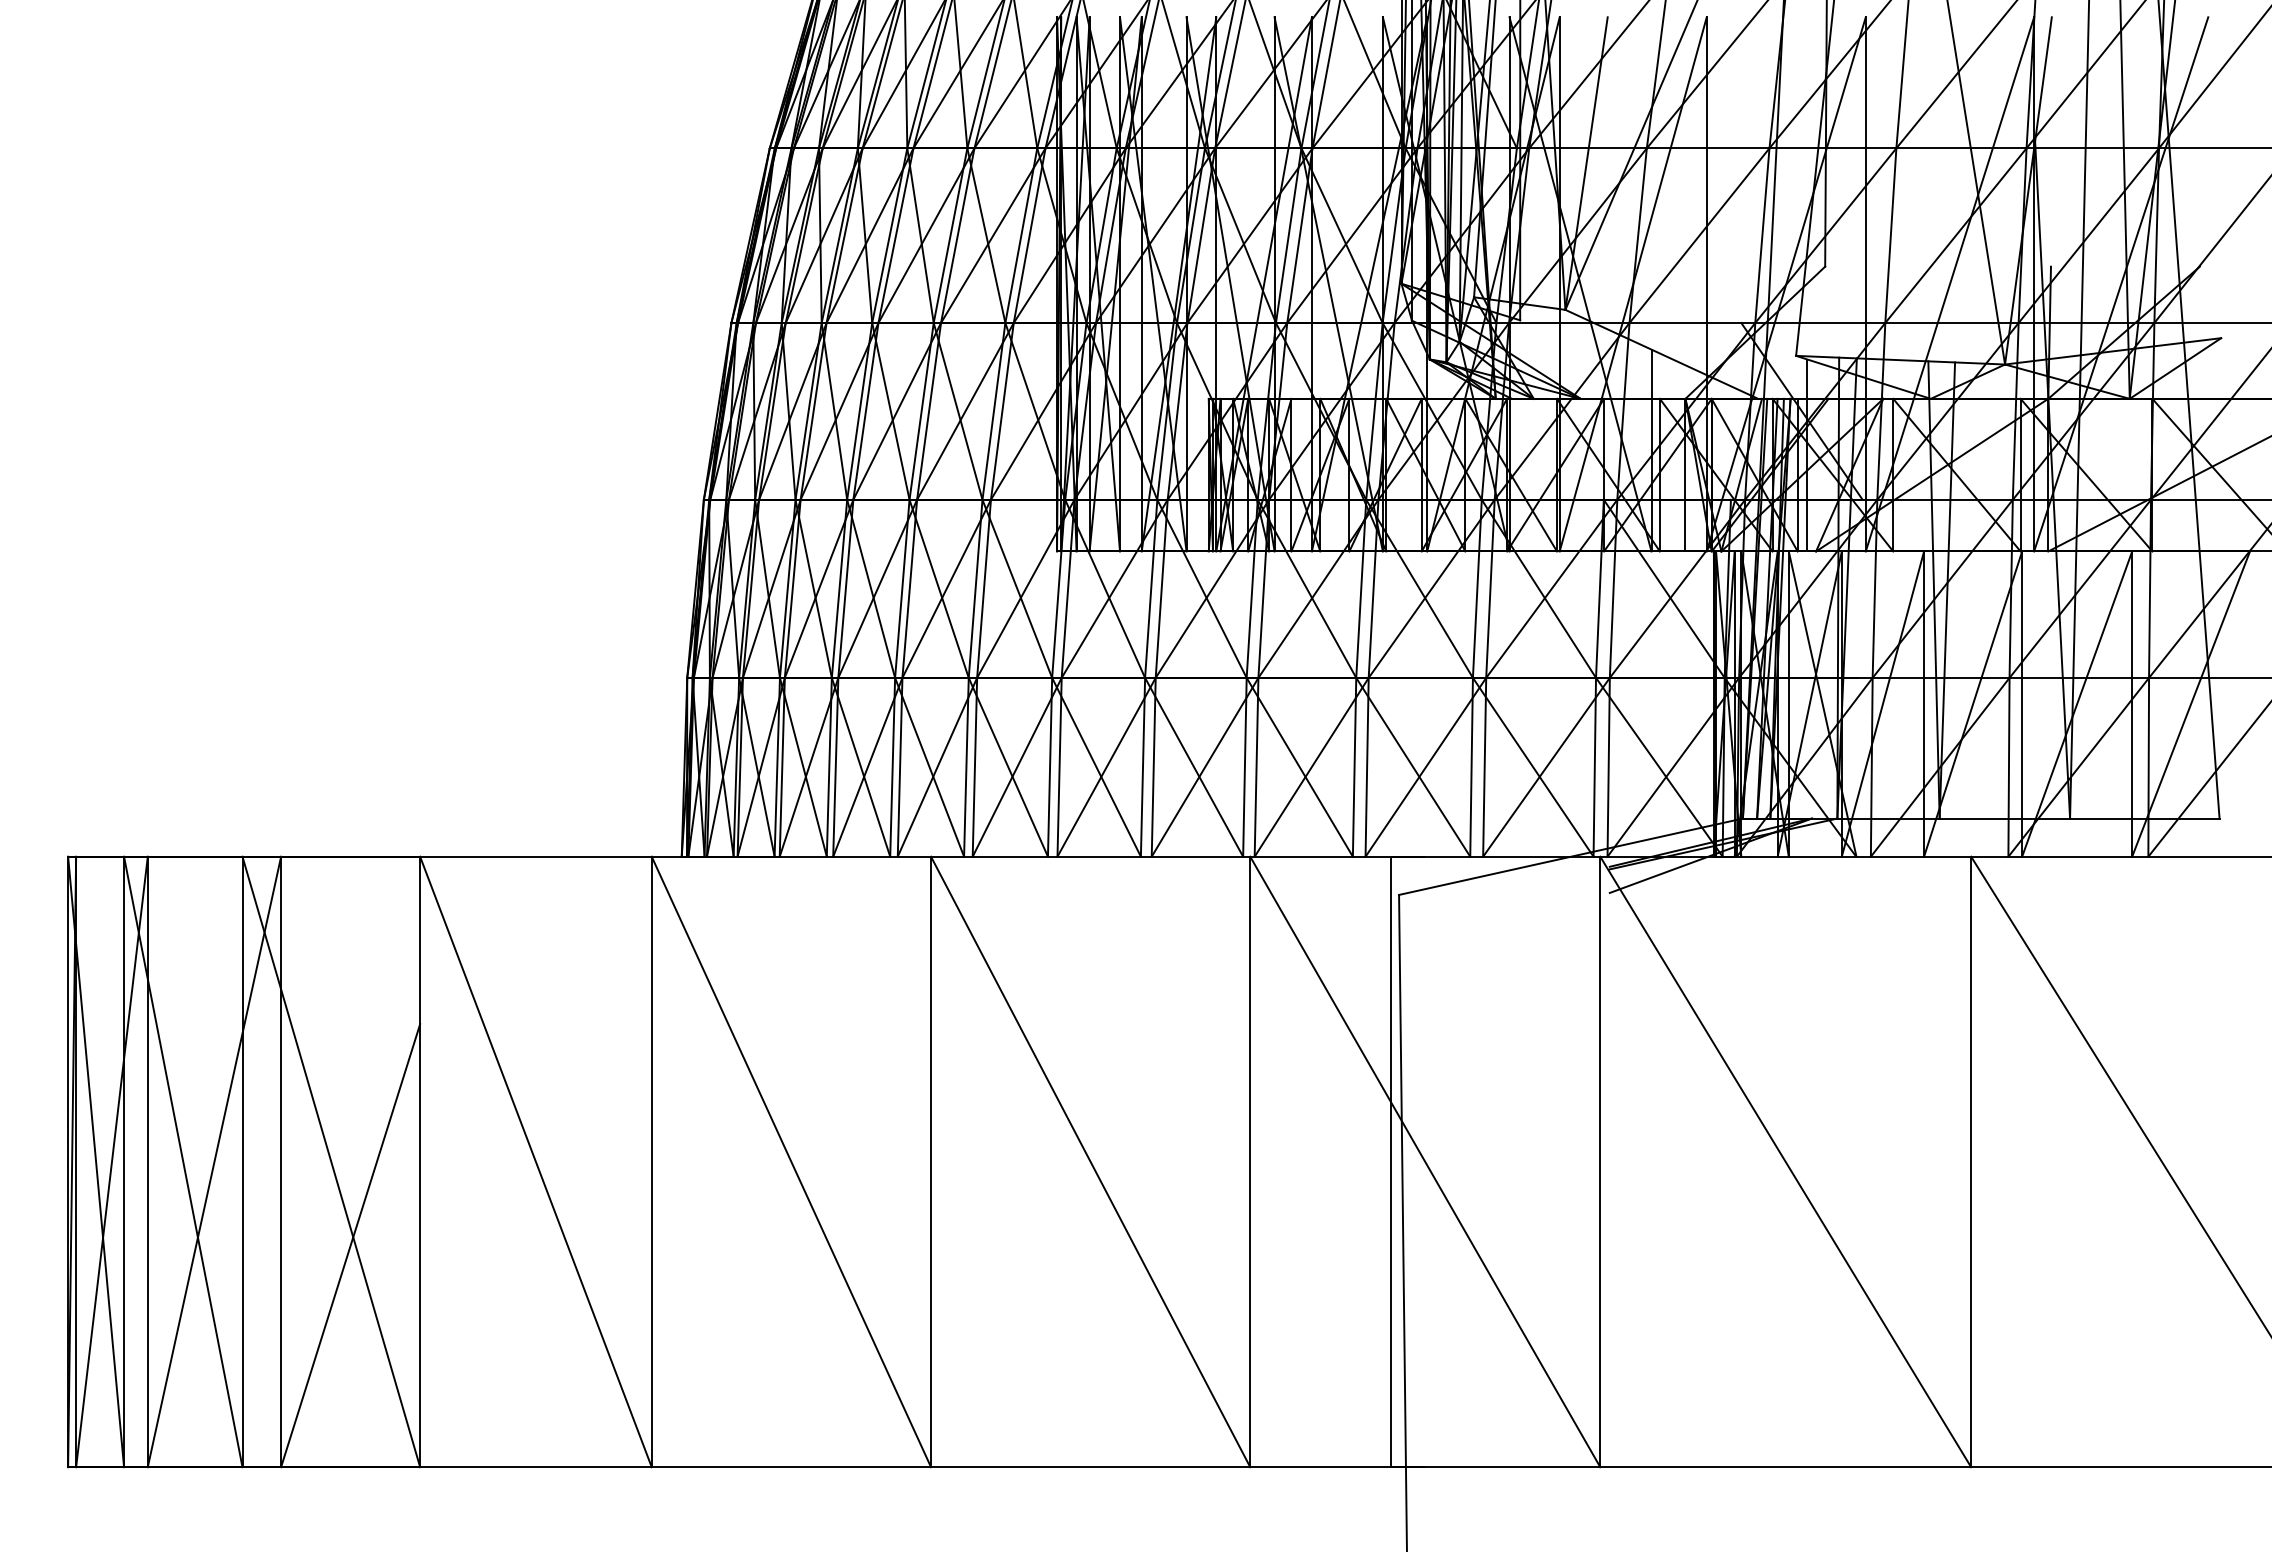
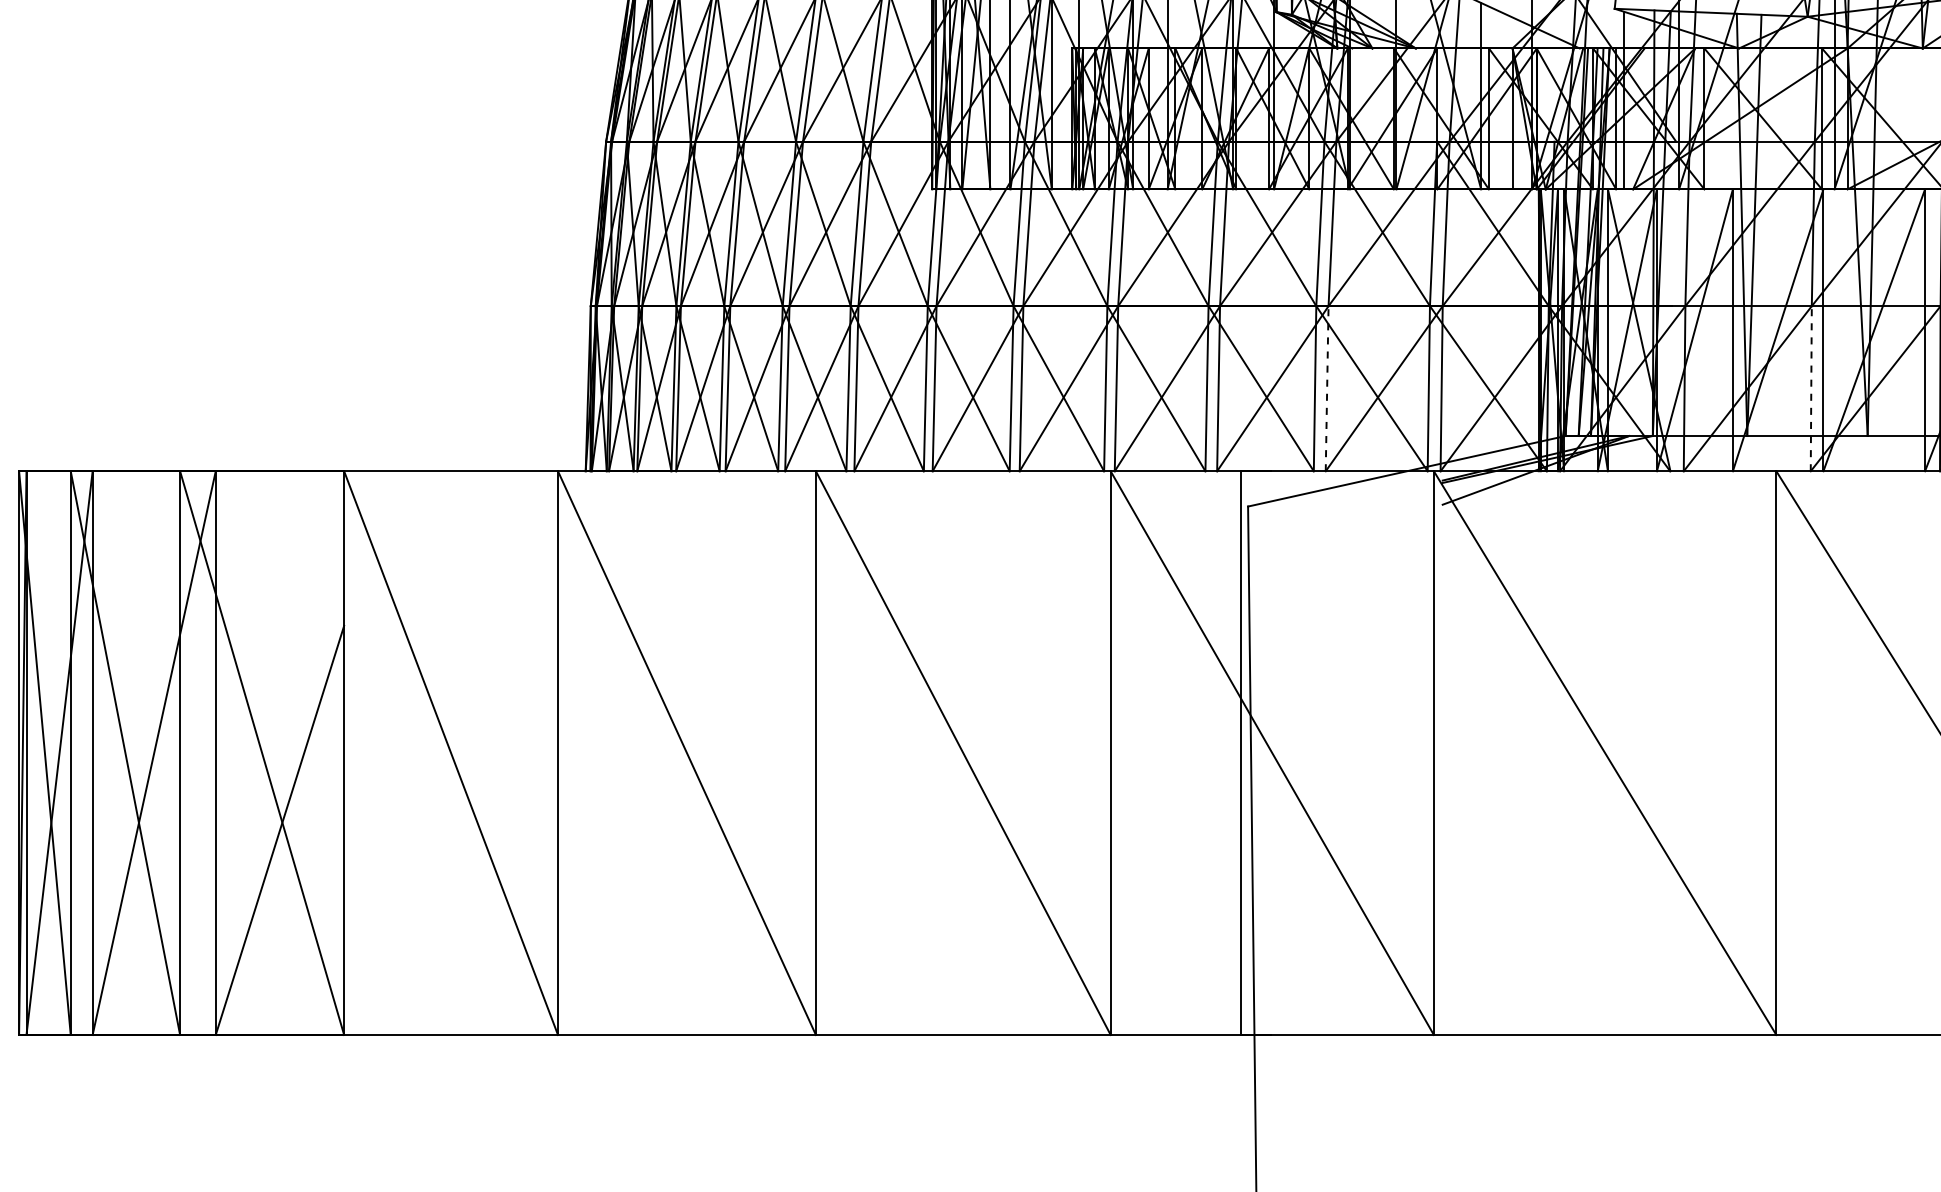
line: (1484, 766) -> (1326, 387), solid -> dashed
line: (2008, 766) -> (1810, 387), solid -> dashed

